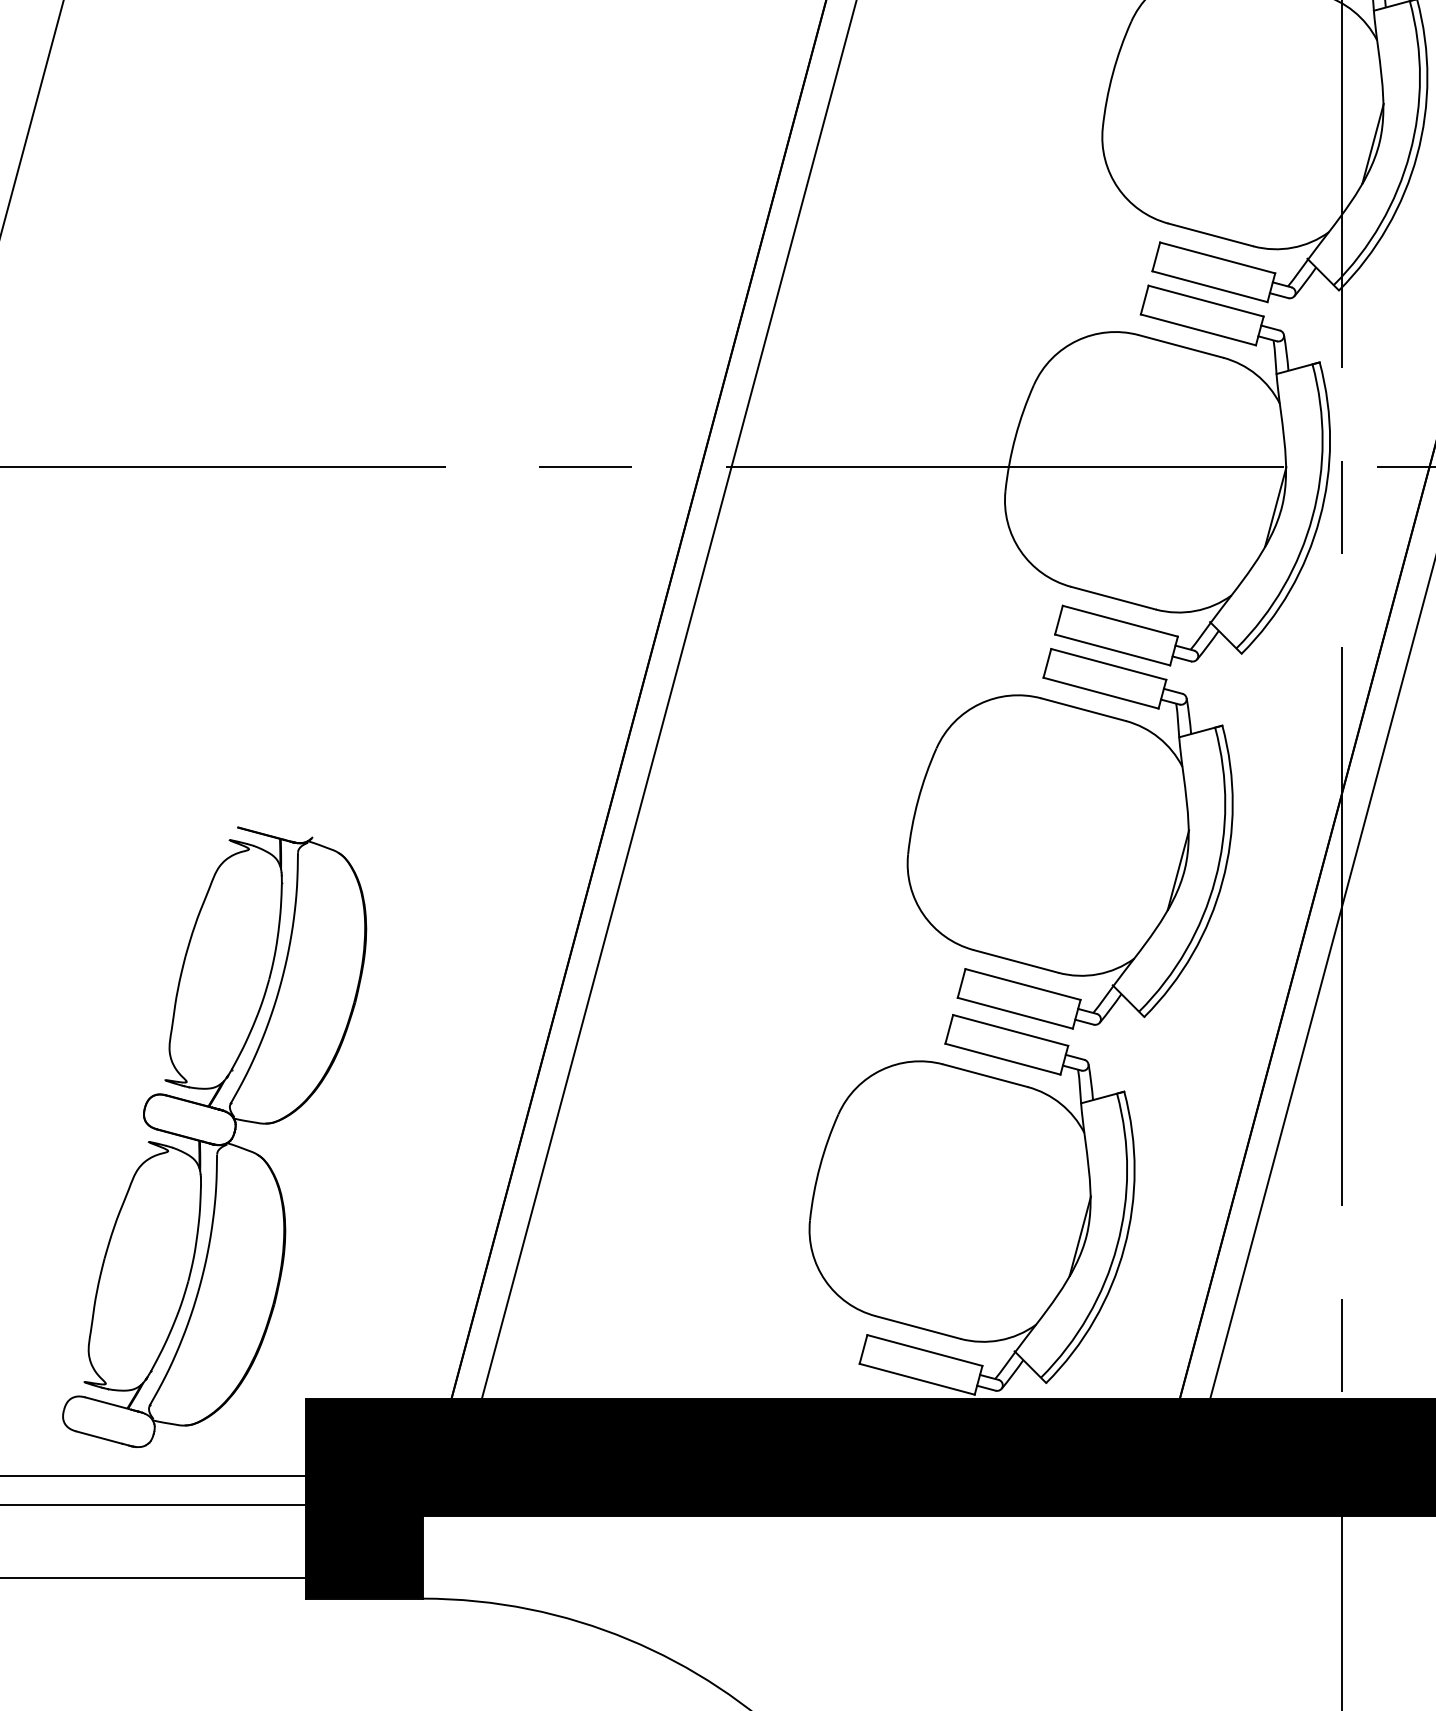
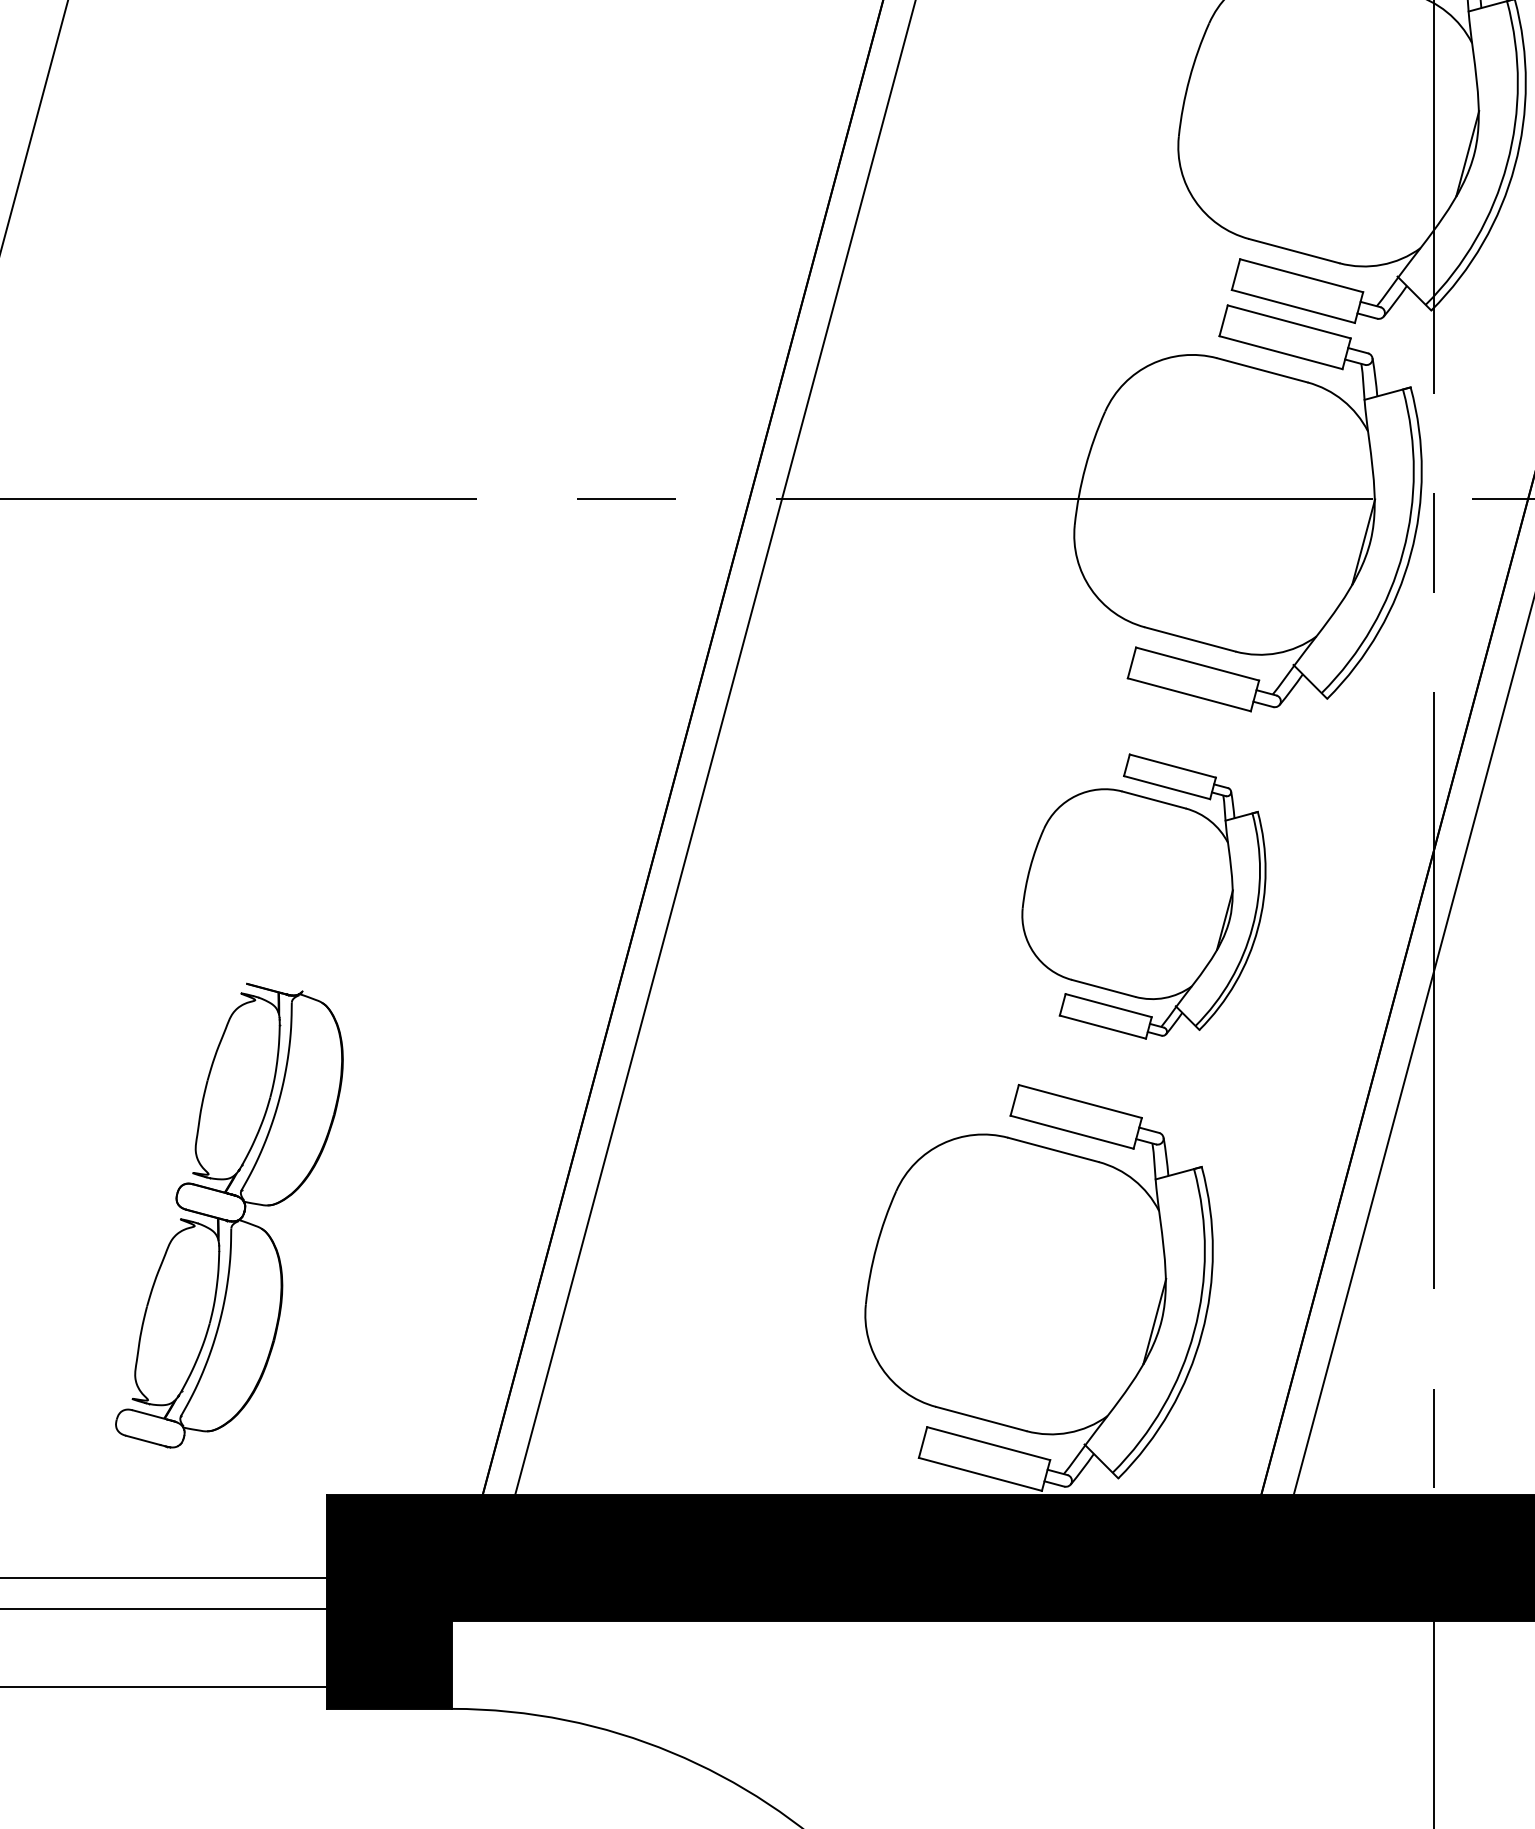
part: (1069, 838) -> (1143, 896), size x0.7
part: (214, 1137) -> (229, 1215), size x0.7

